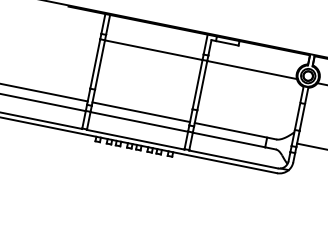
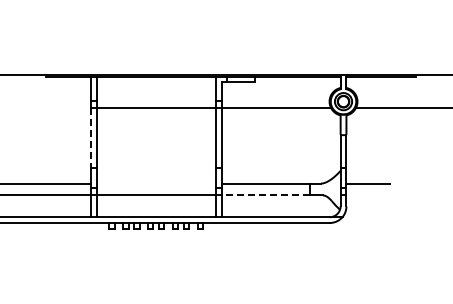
line: (94, 64) -> (90, 138), solid -> dashed
line: (140, 112) -> (155, 183), removed
line: (228, 140) -> (265, 195), solid -> dashed

